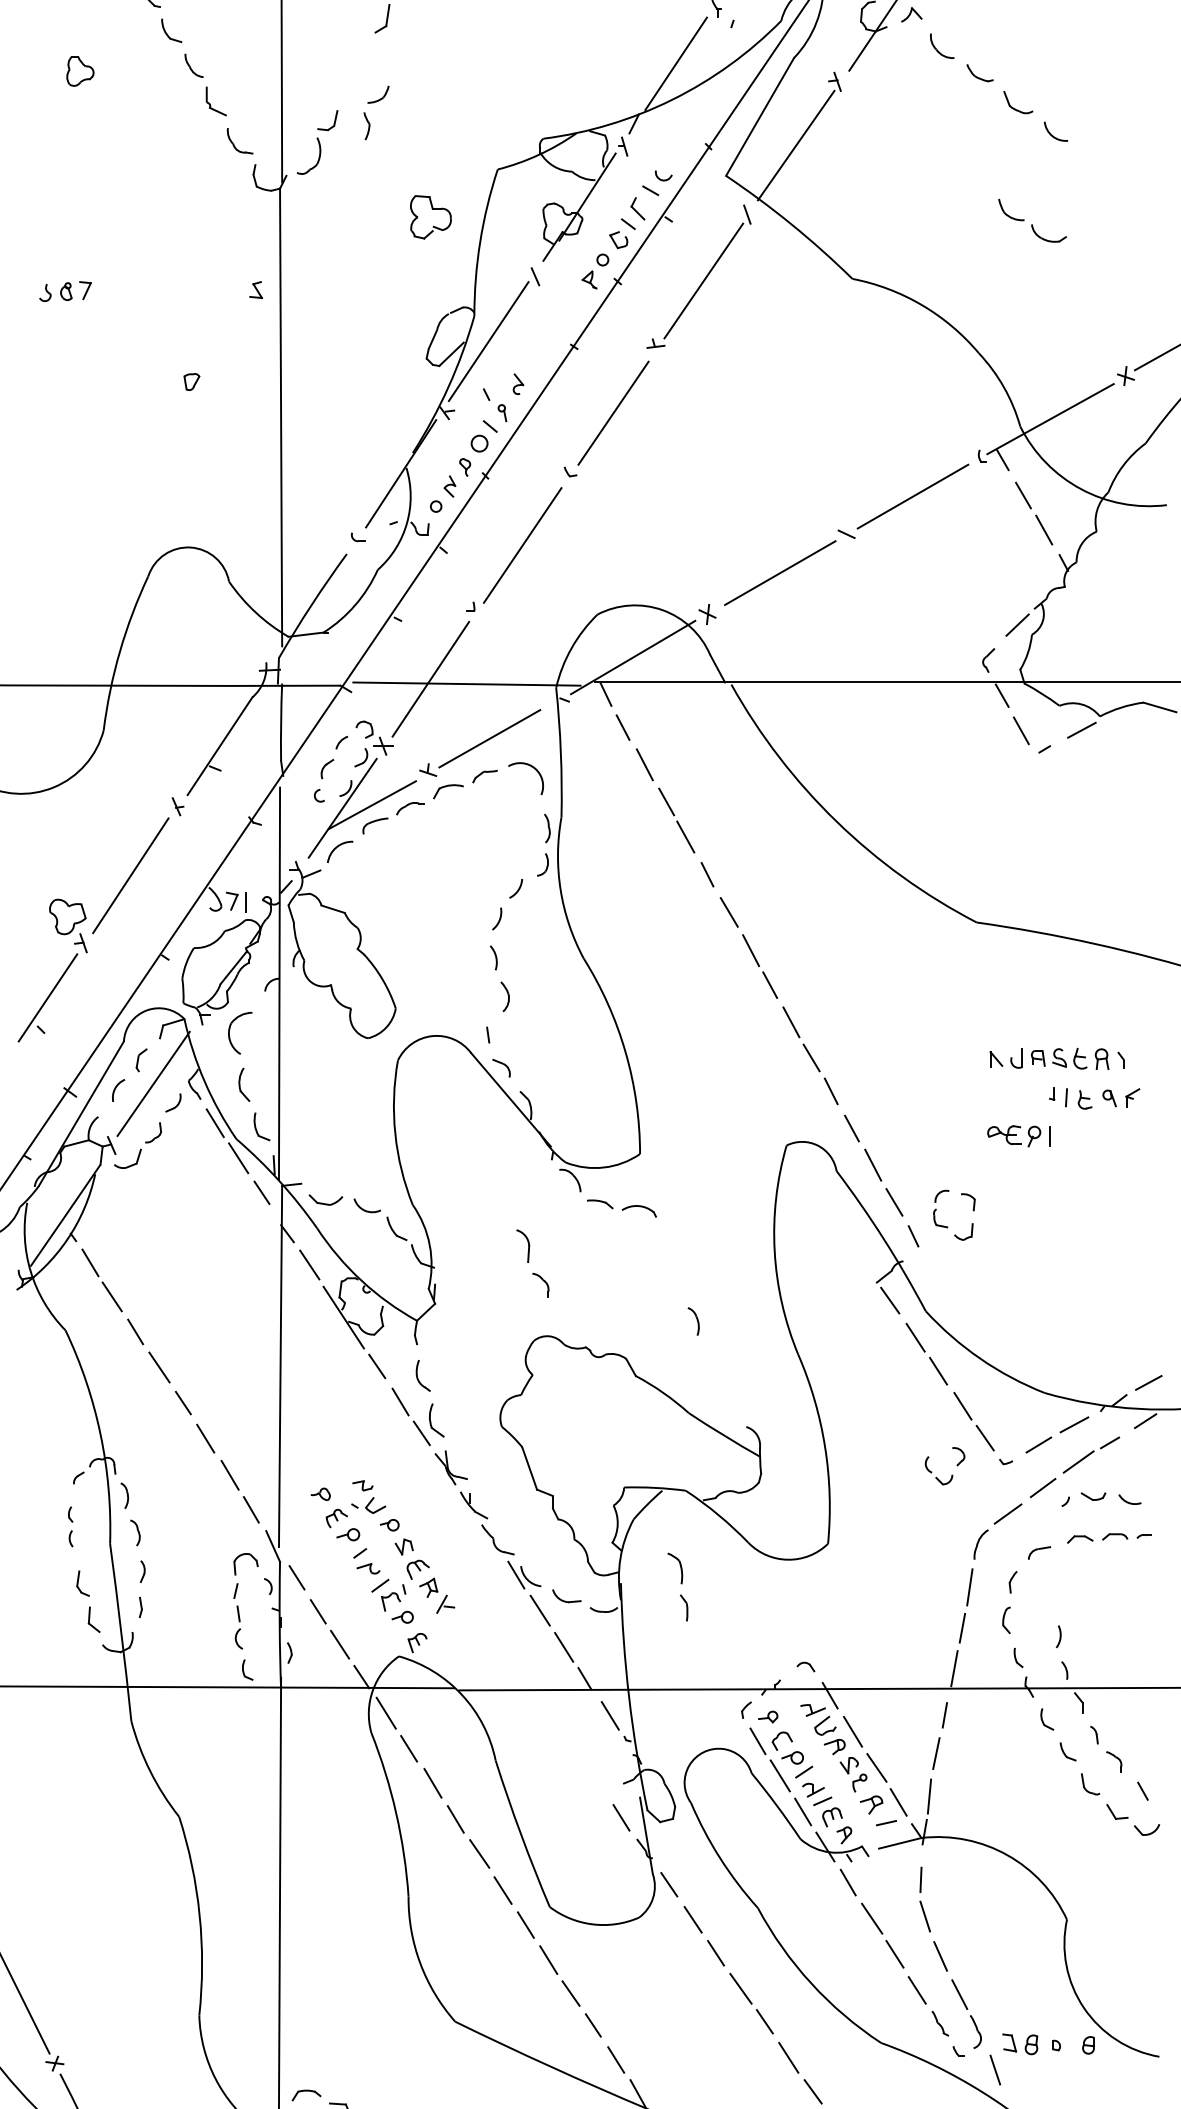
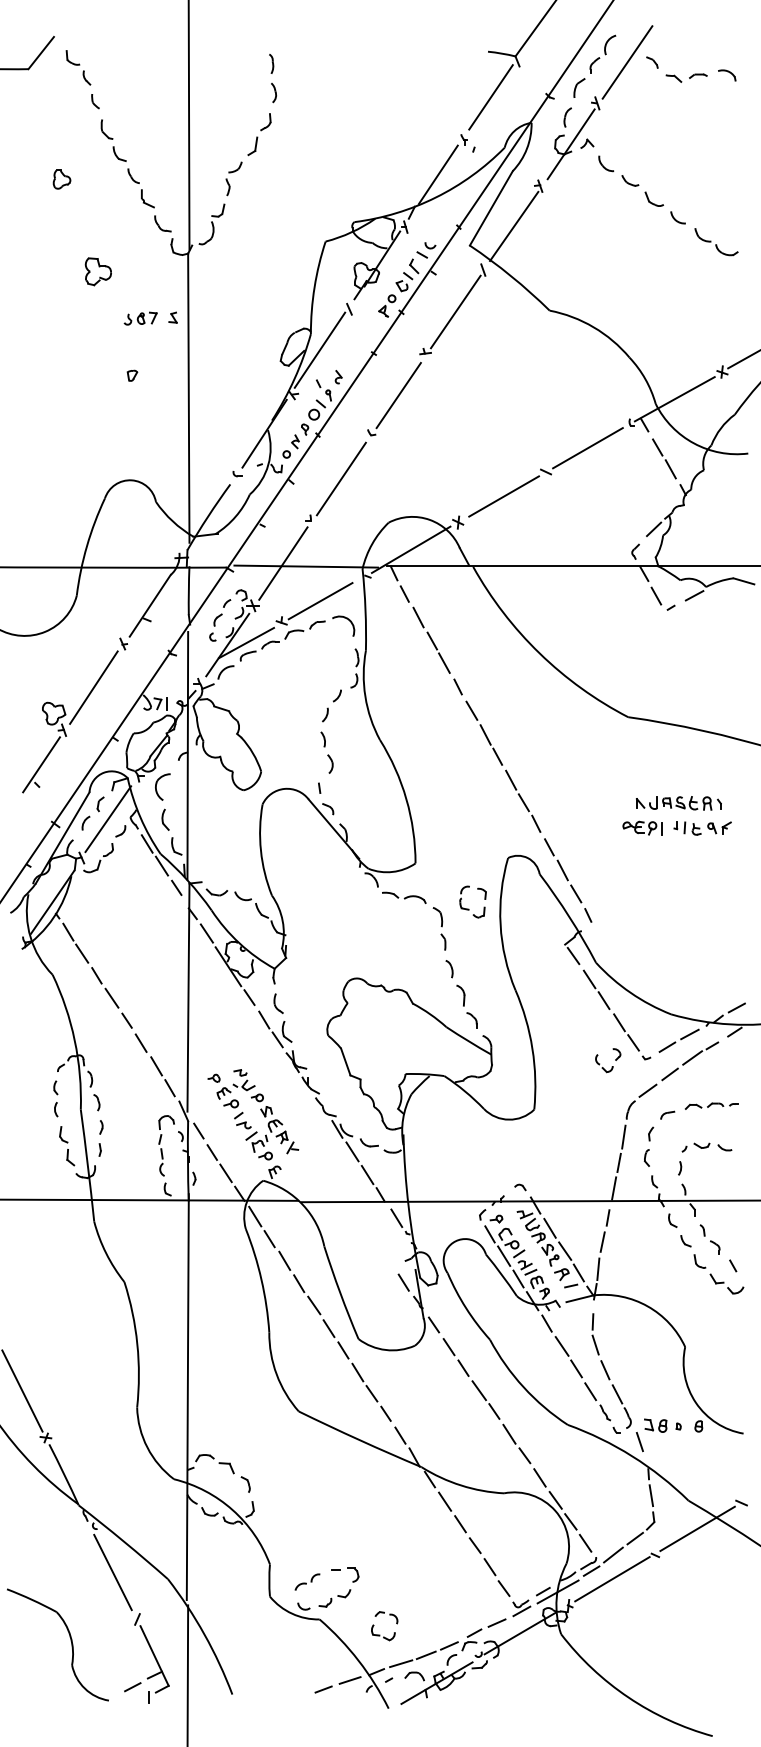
part: (375, 112) -> (233, 178), moved
part: (429, 216) -> (97, 271), moved
part: (1032, 221) -> (716, 242), moved
part: (65, 291) -> (140, 318), moved
part: (1018, 1135) -> (642, 827), moved
part: (947, 1225) -> (468, 908), moved
part: (532, 1263) -> (466, 1006), moved
part: (1100, 1499) -> (706, 1147), moved
part: (70, 1526) -> (55, 1098), size x1.43
part: (677, 1586) -> (439, 928), moved

